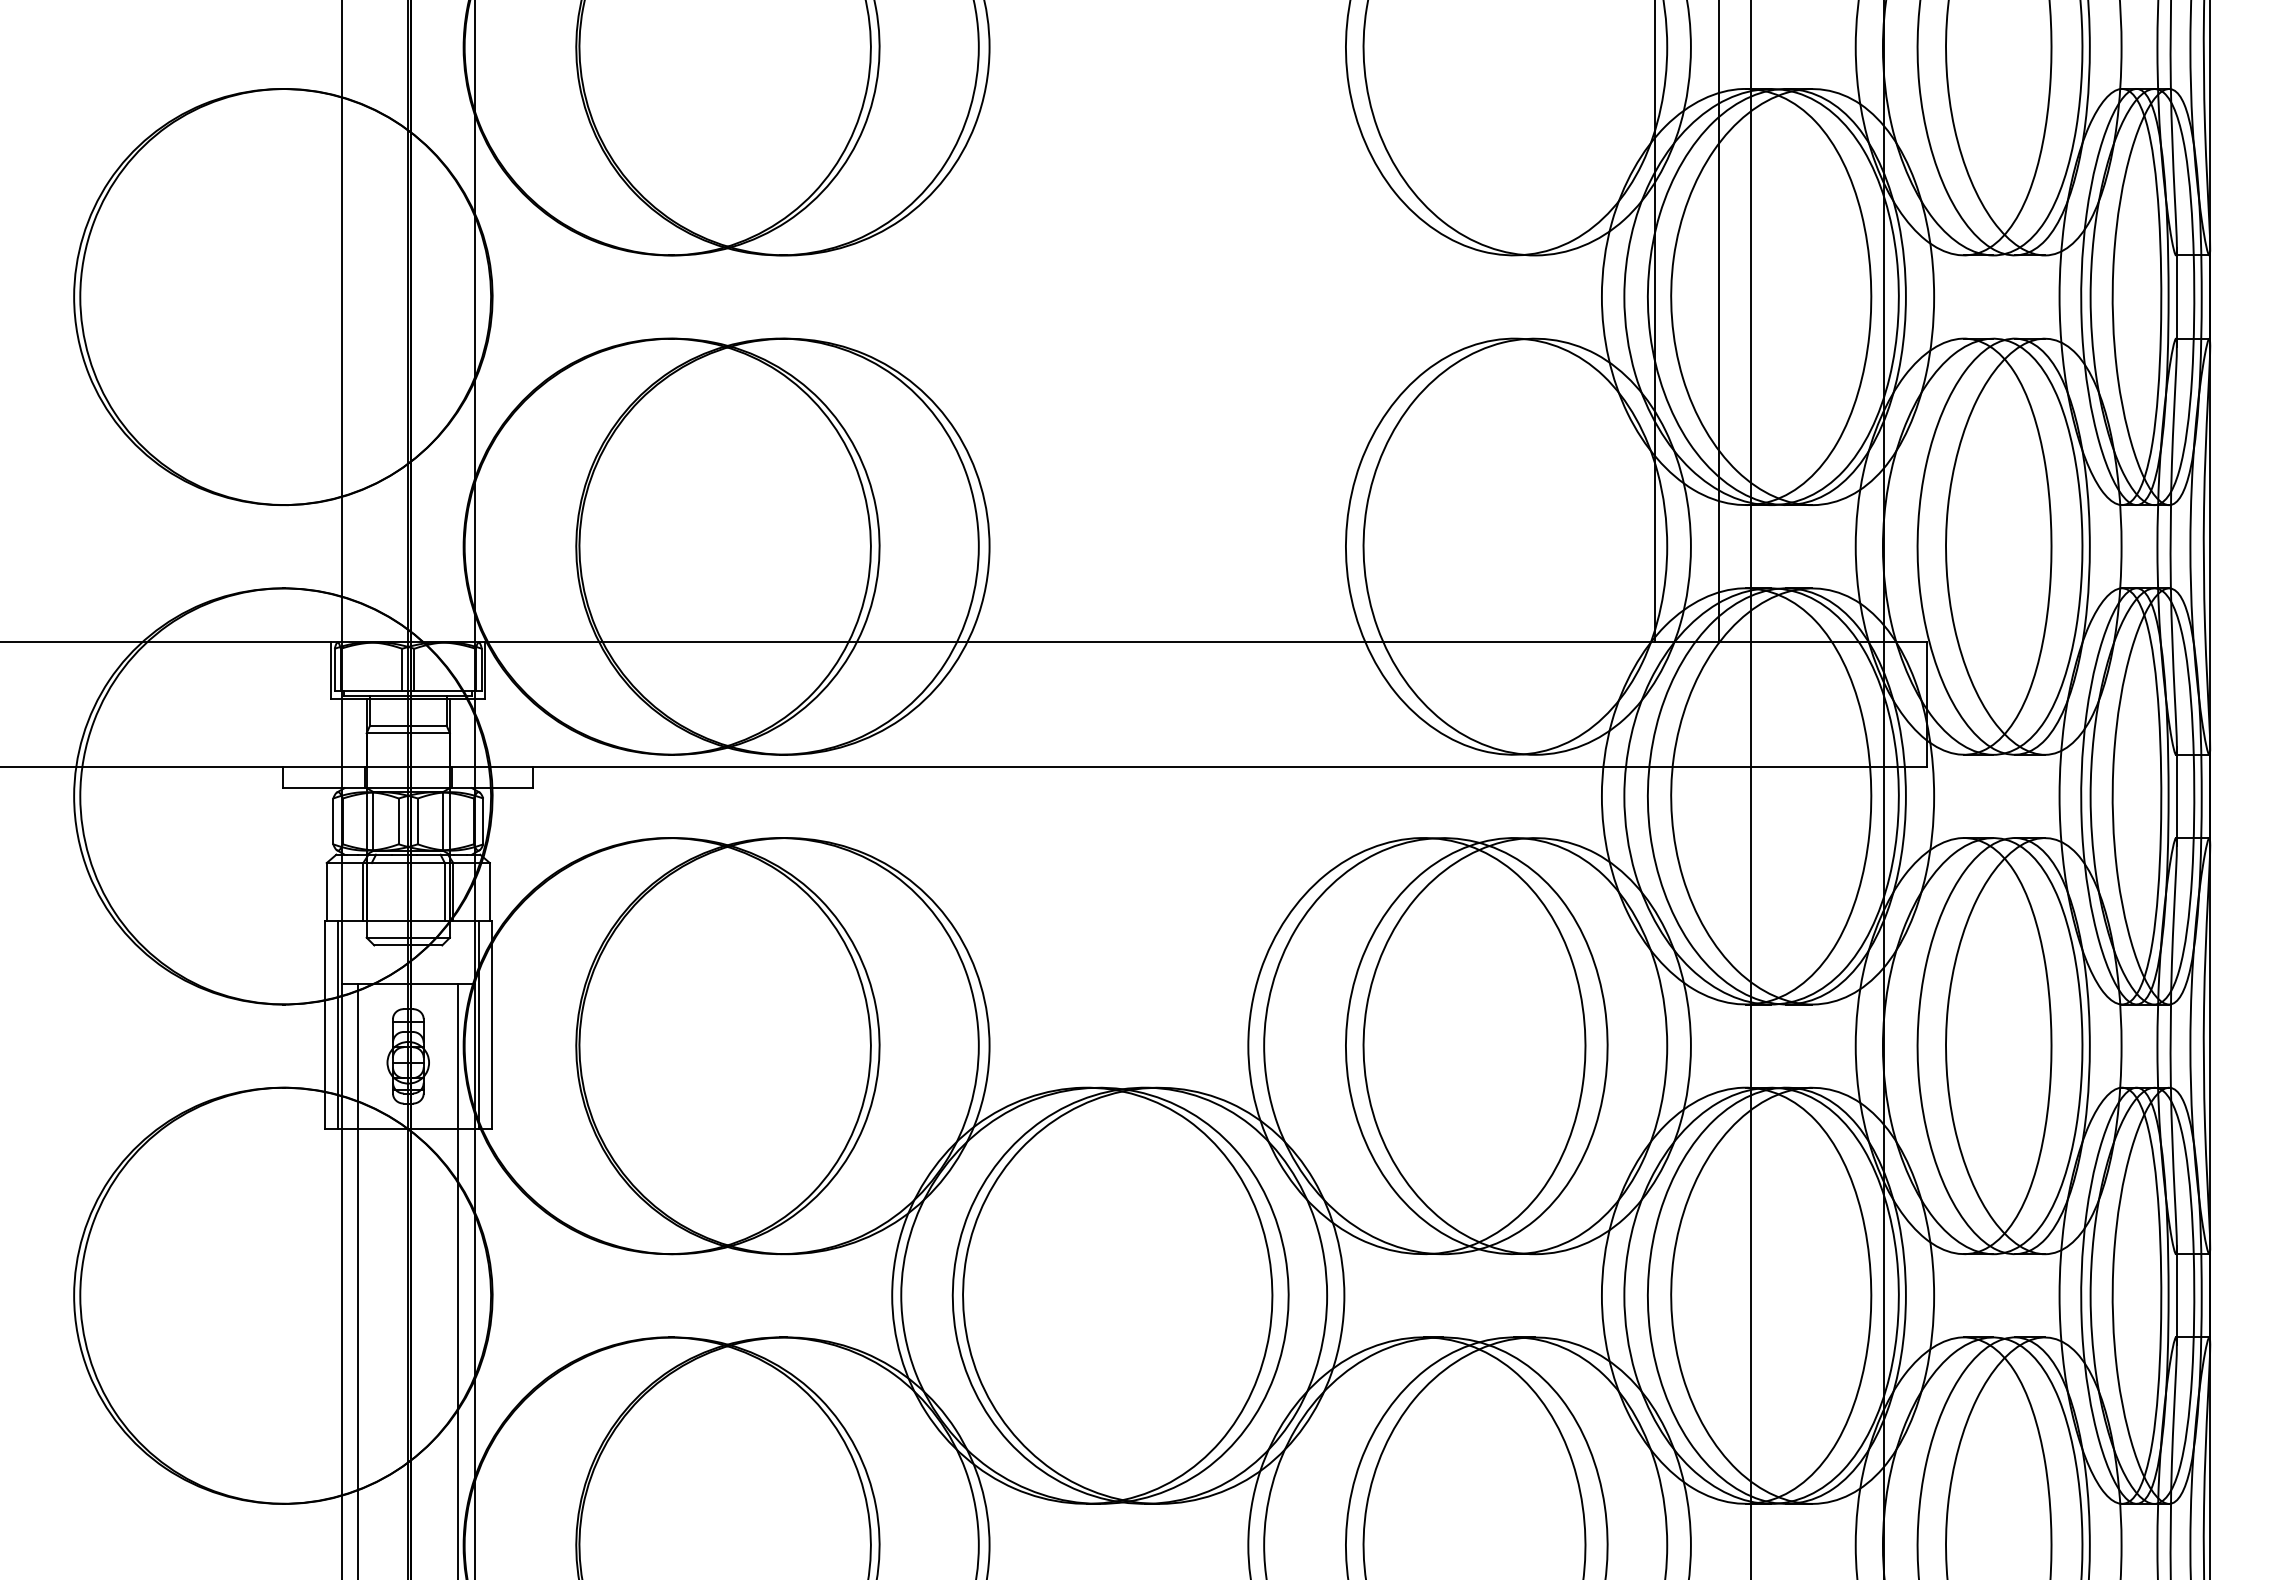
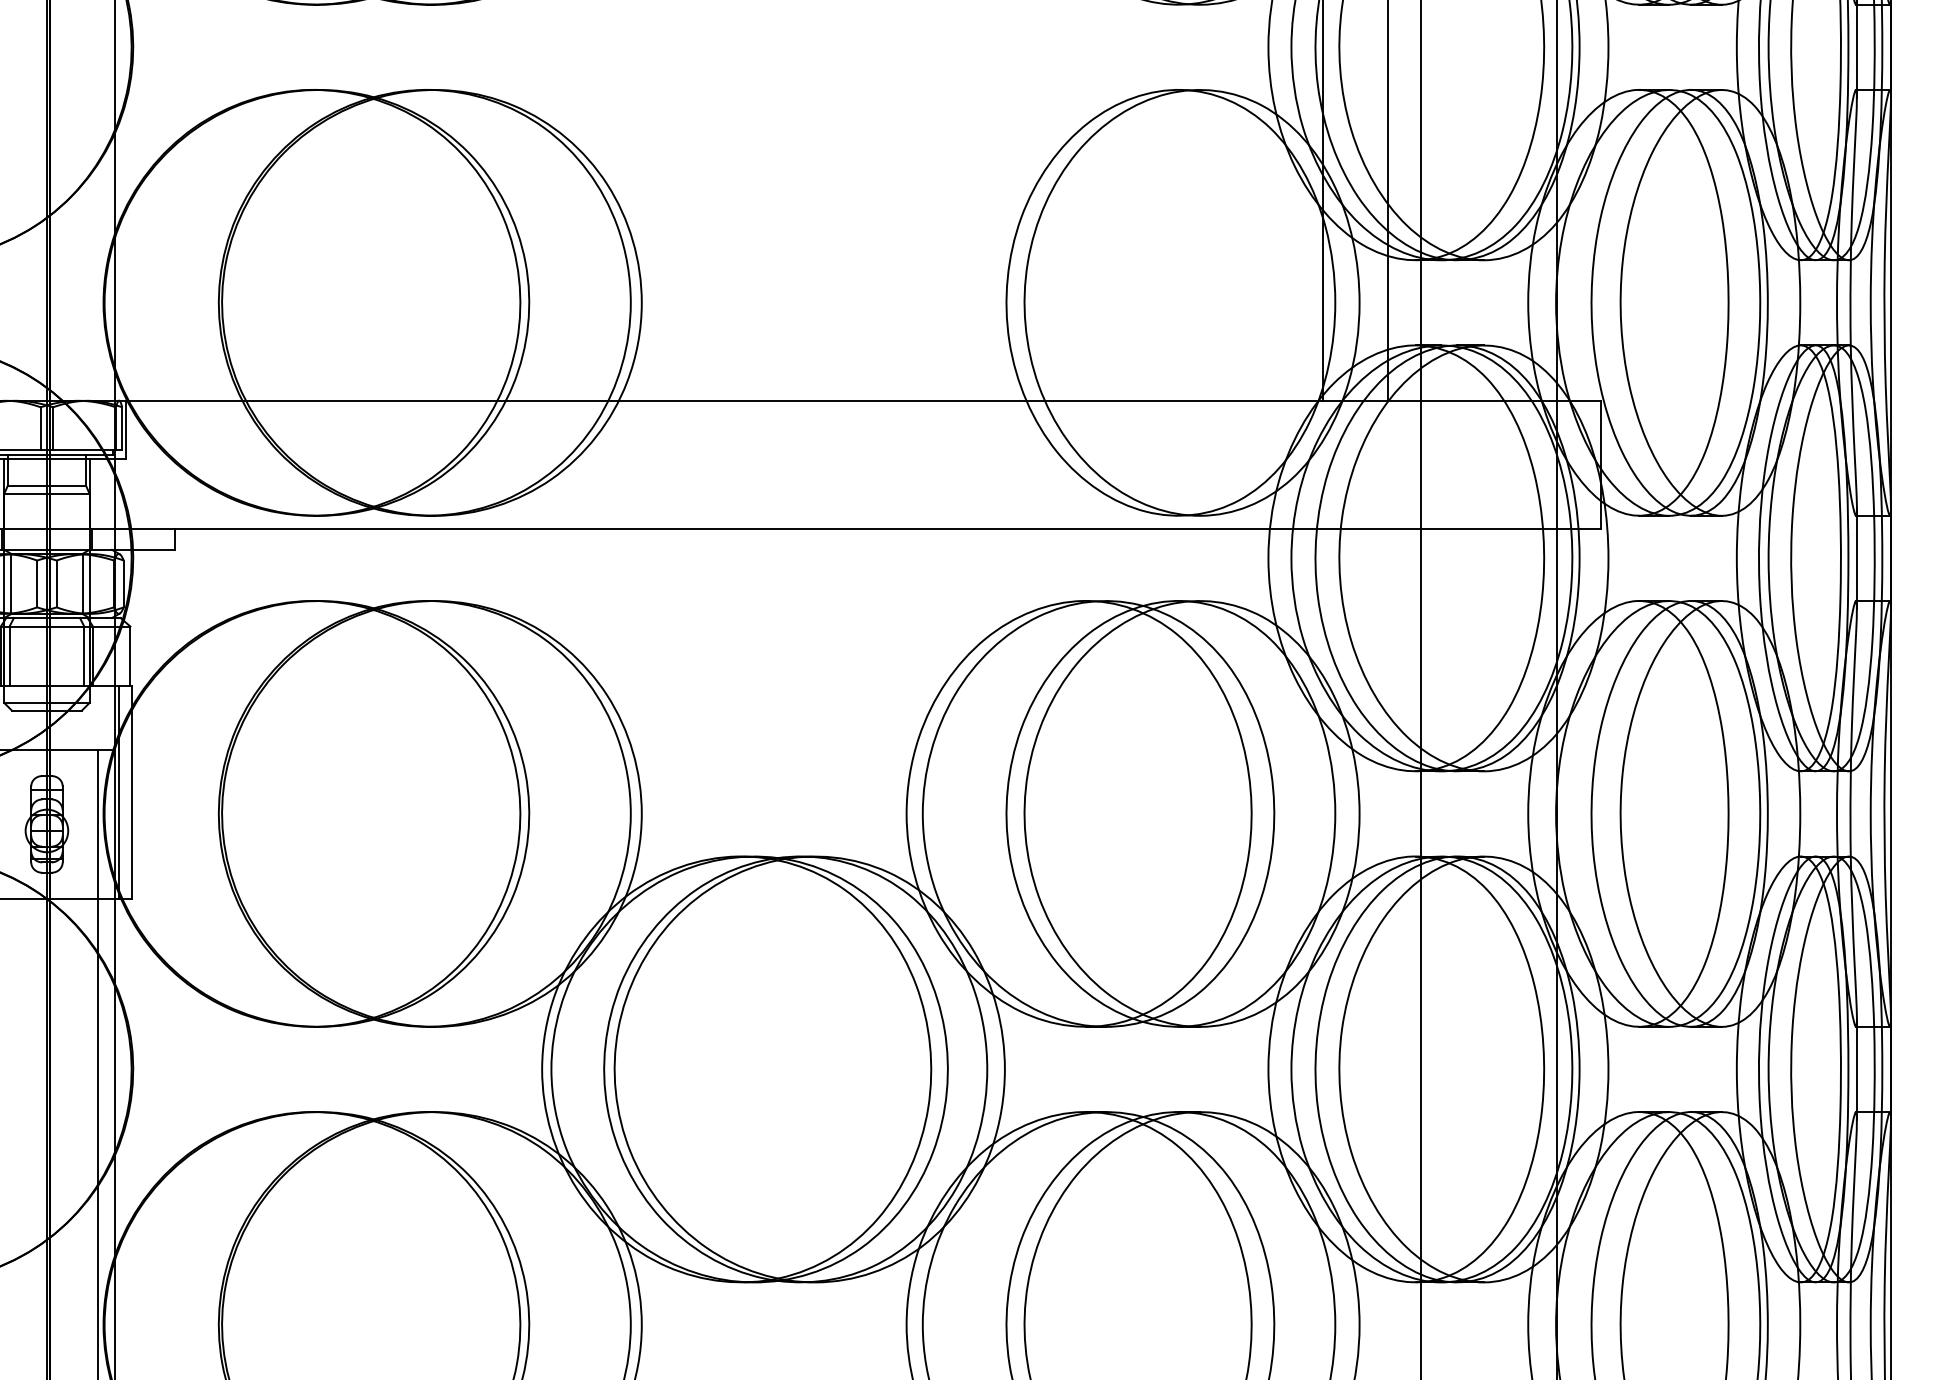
line: (371, 892) -> (9, 656), added

